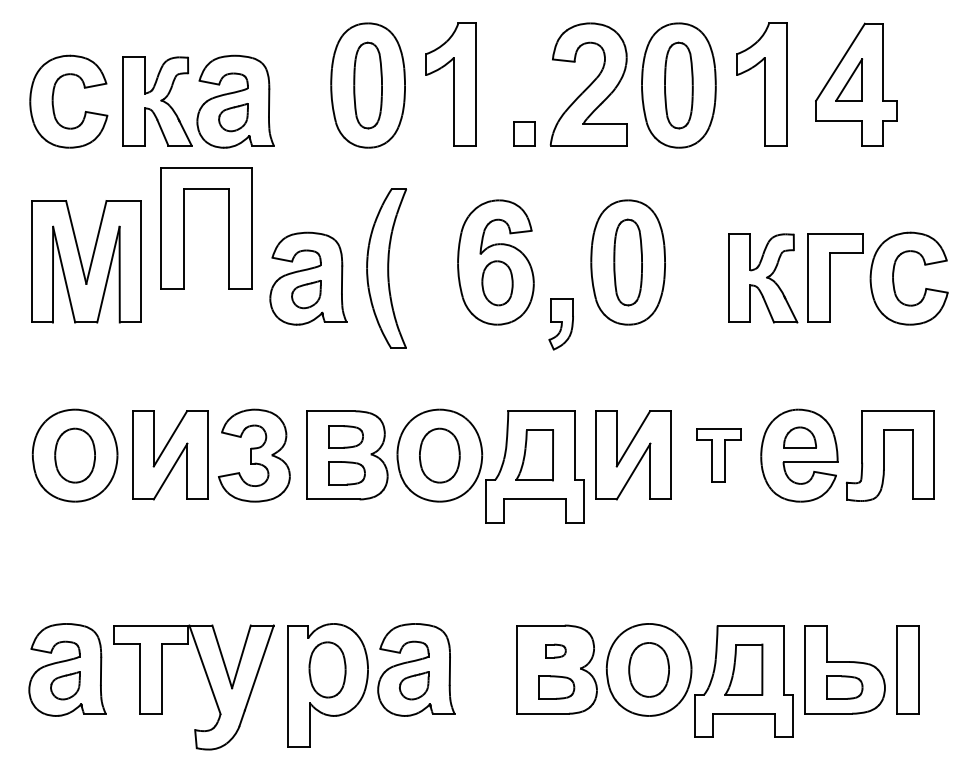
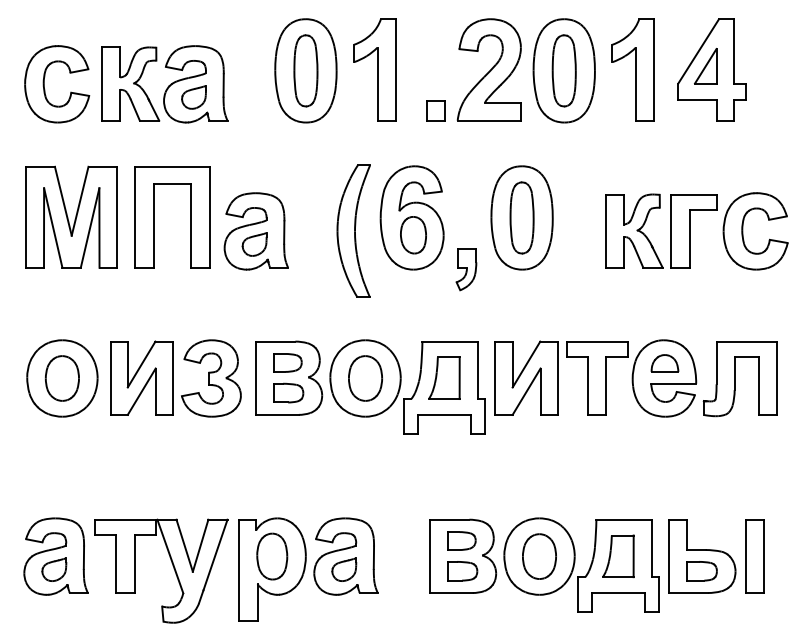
part: (184, 228) -> (154, 217), moved
part: (386, 268) -> (353, 231), moved
part: (718, 454) -> (597, 377), size x1.67
part: (555, 650) -> (461, 540), size x1.67

